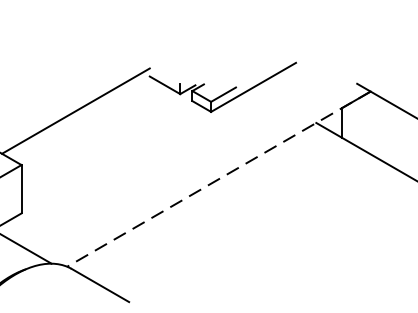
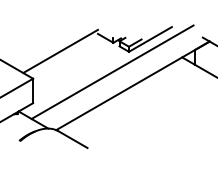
line: (178, 150) -> (112, 71), added
line: (218, 178) -> (132, 85), dashed -> solid

